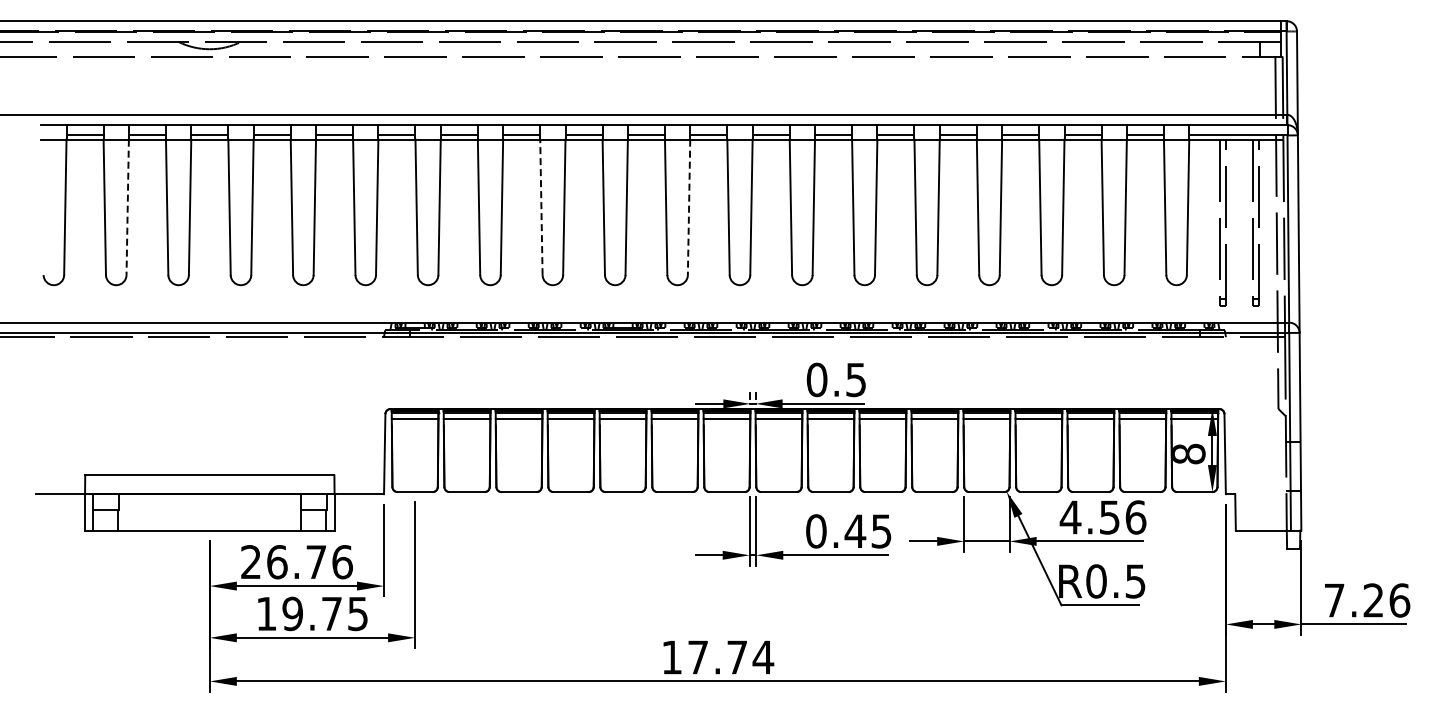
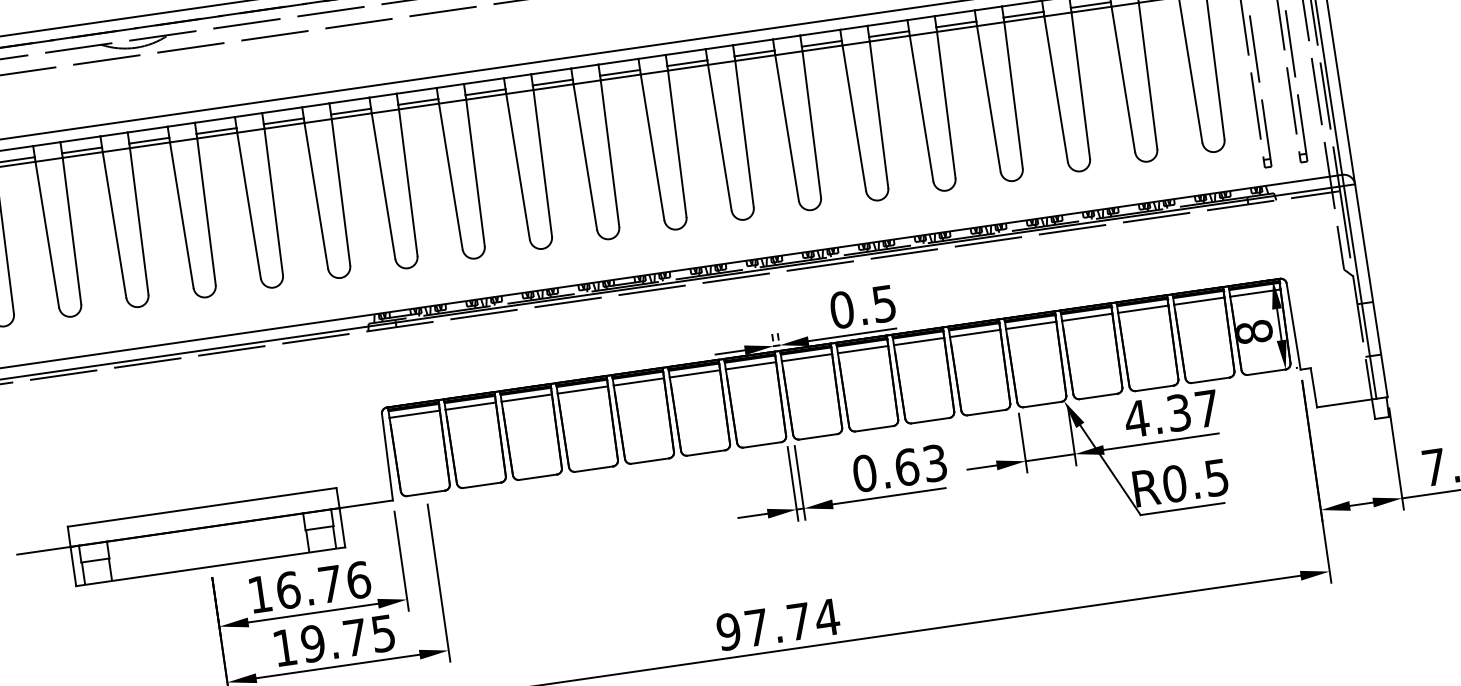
line: (127, 207) -> (71, 231), dashed -> solid
line: (541, 207) -> (518, 166), dashed -> solid
line: (689, 207) -> (677, 143), dashed -> solid
text: (1123, 517) -> (1193, 410), 4.56 -> 4.37
text: (867, 531) -> (920, 465), 0.45 -> 0.63
text: (250, 561) -> (259, 593), 26.76 -> 16.76
text: (671, 657) -> (728, 631), 17.74 -> 97.74

